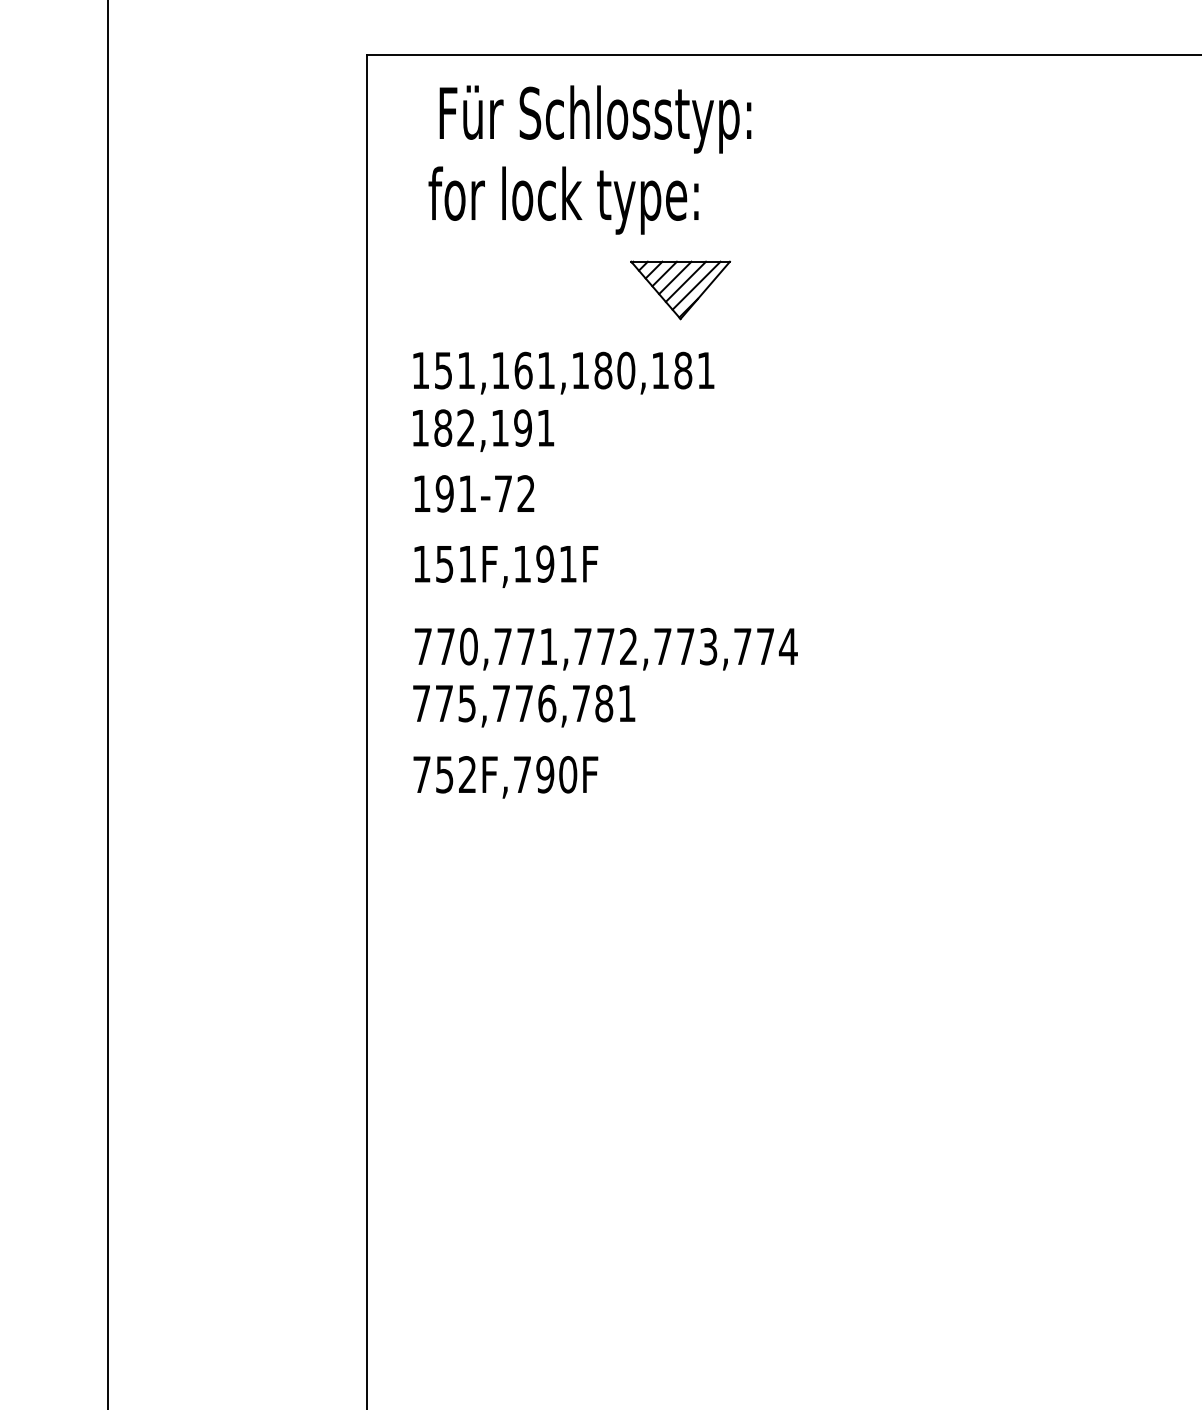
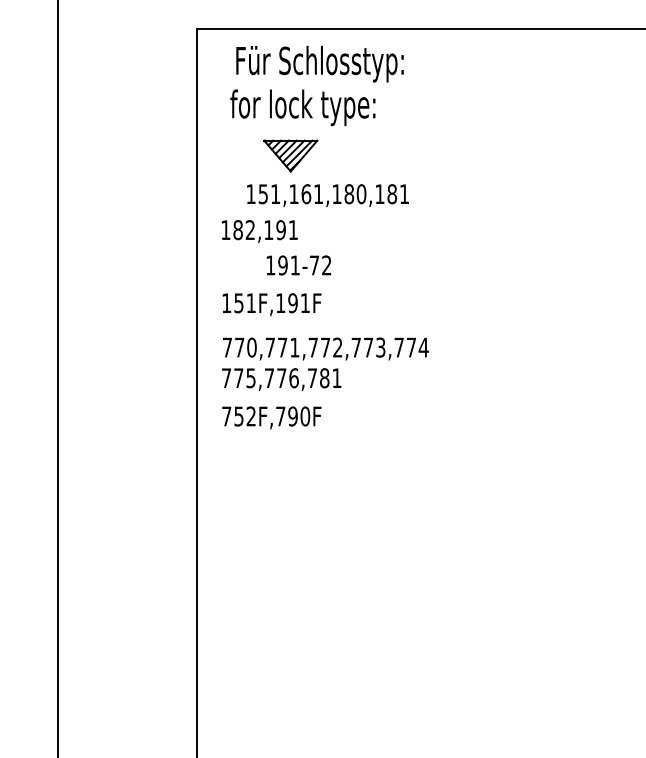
part: (680, 289) -> (290, 155), moved
text: (562, 373) -> (327, 195), moved
text: (473, 493) -> (298, 265), moved

